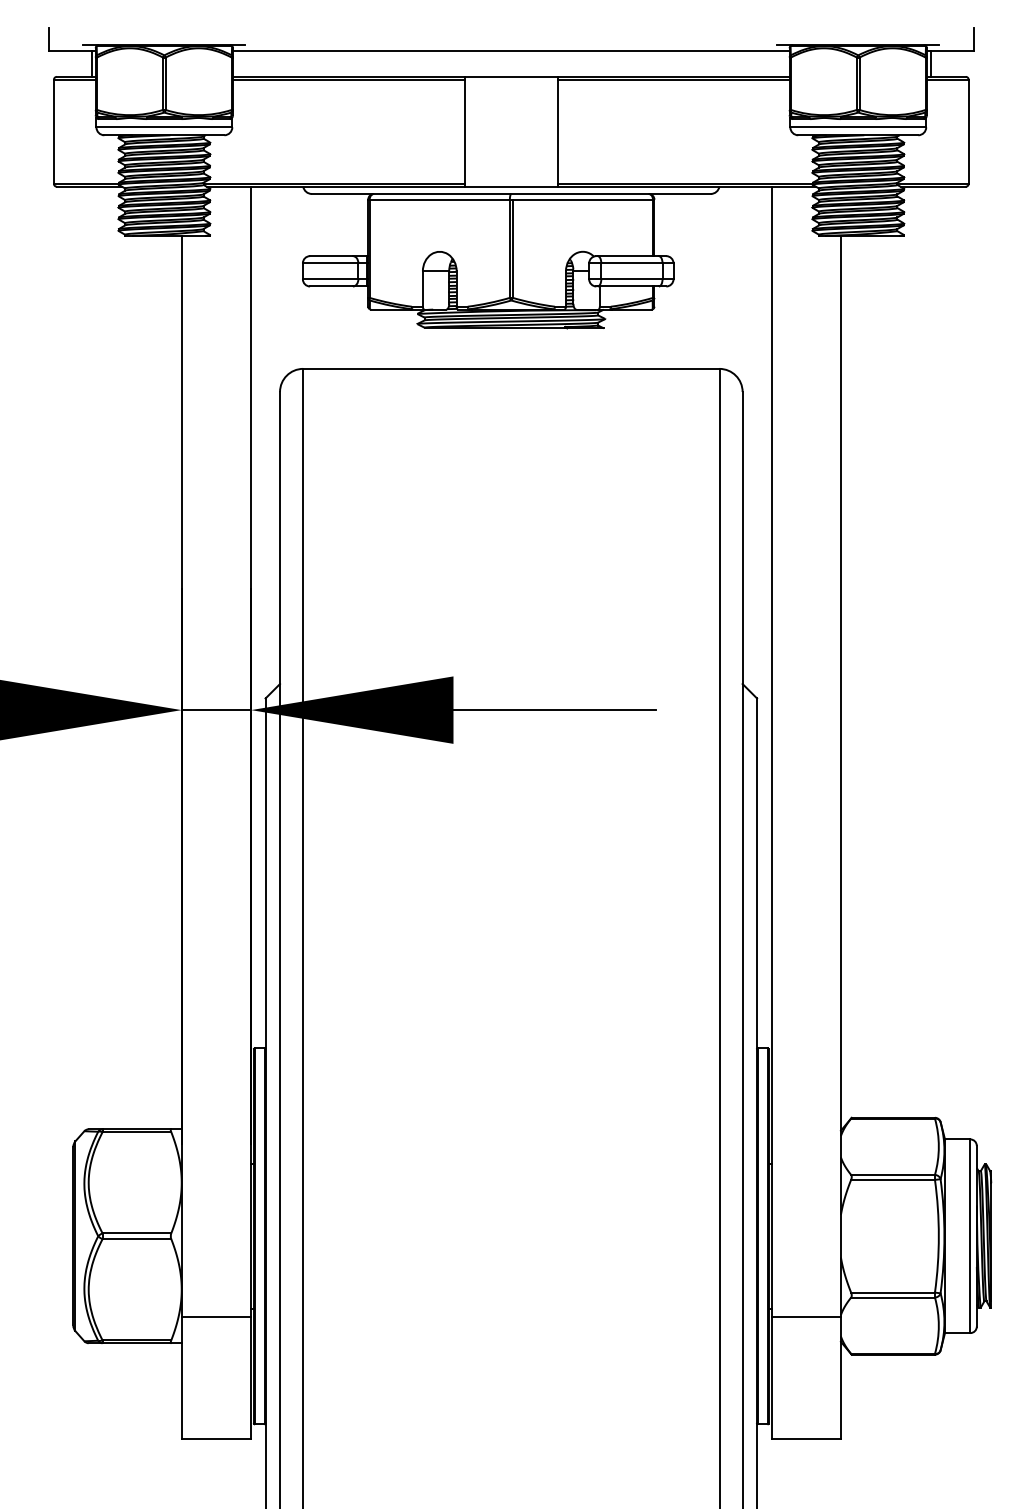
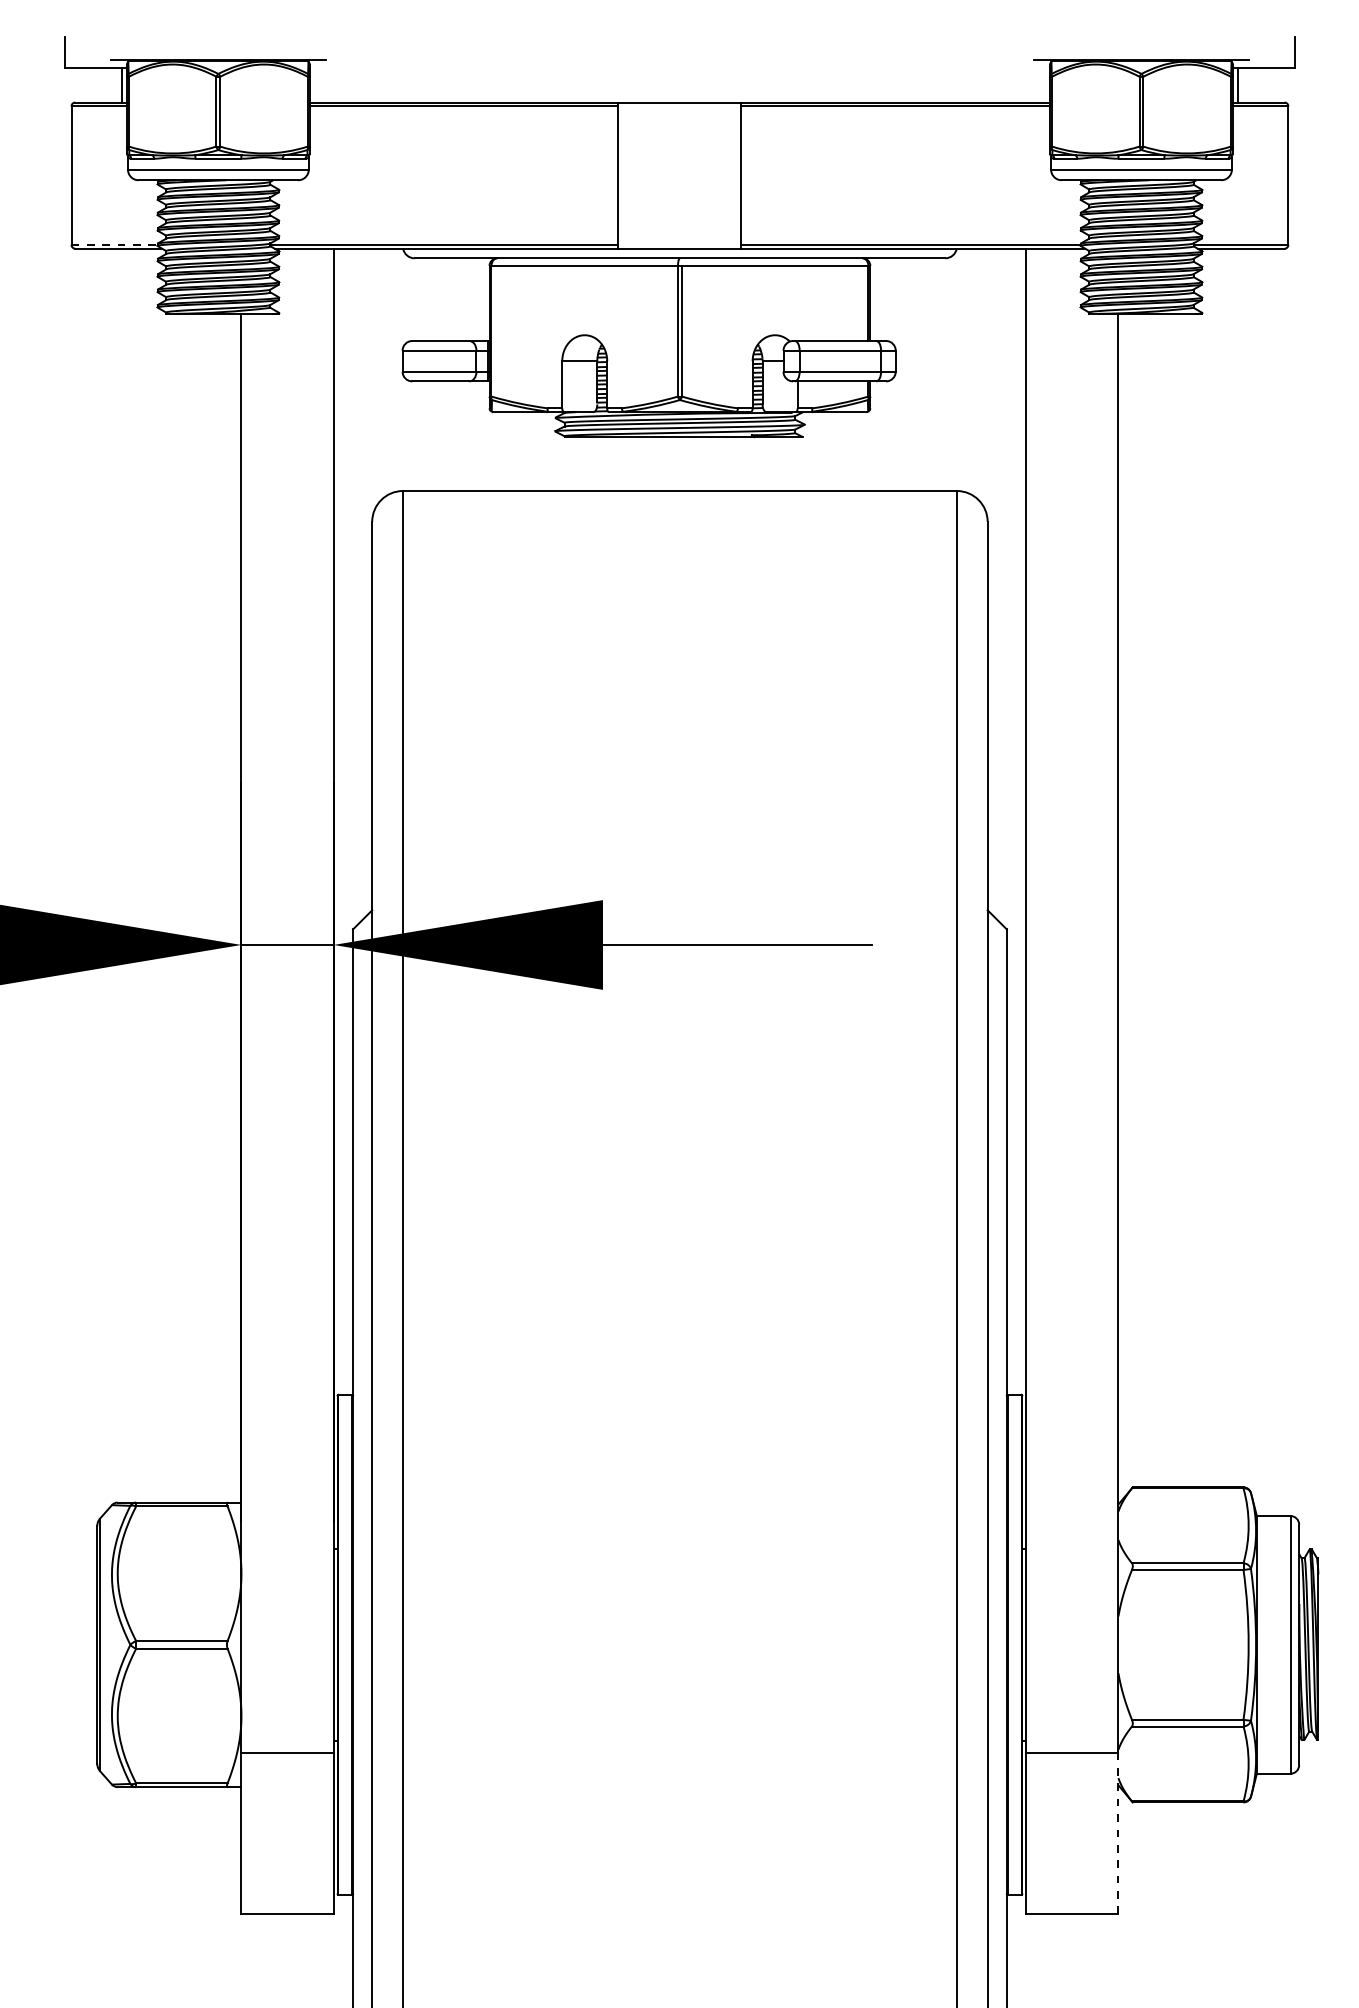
line: (511, 50) -> (679, 67), removed
line: (87, 183) -> (115, 244), solid -> dashed
line: (840, 1378) -> (1118, 1833), solid -> dashed

